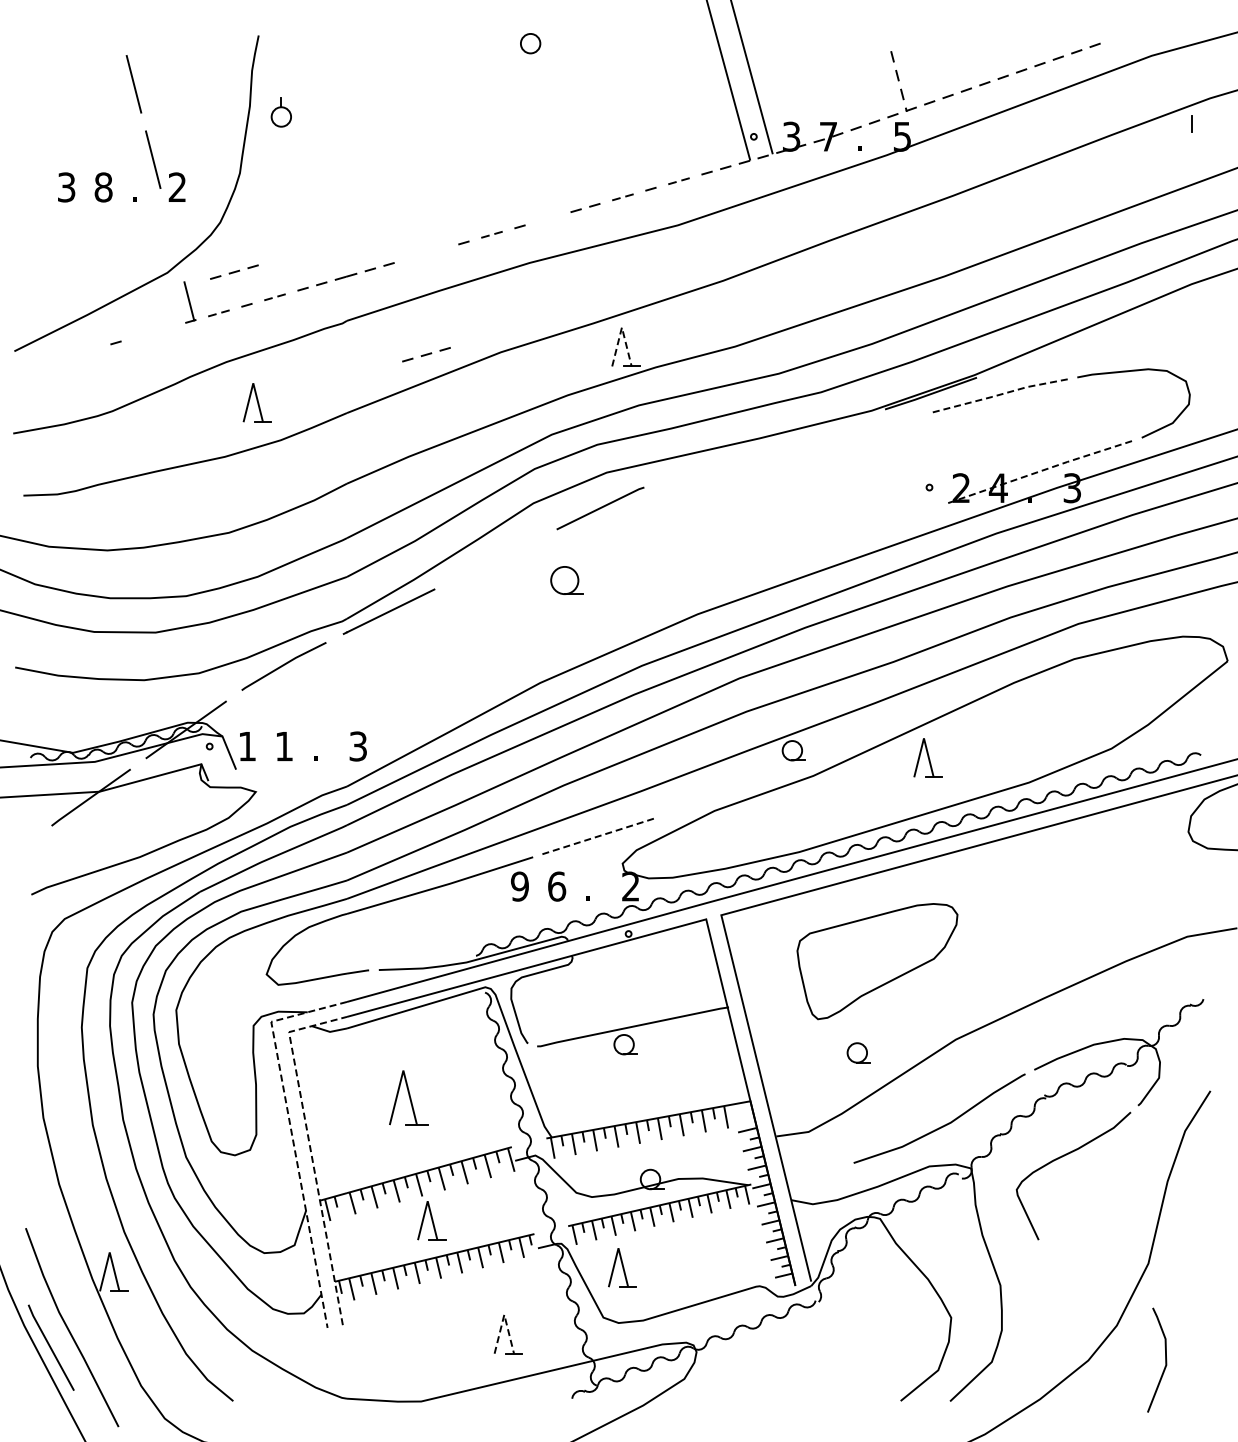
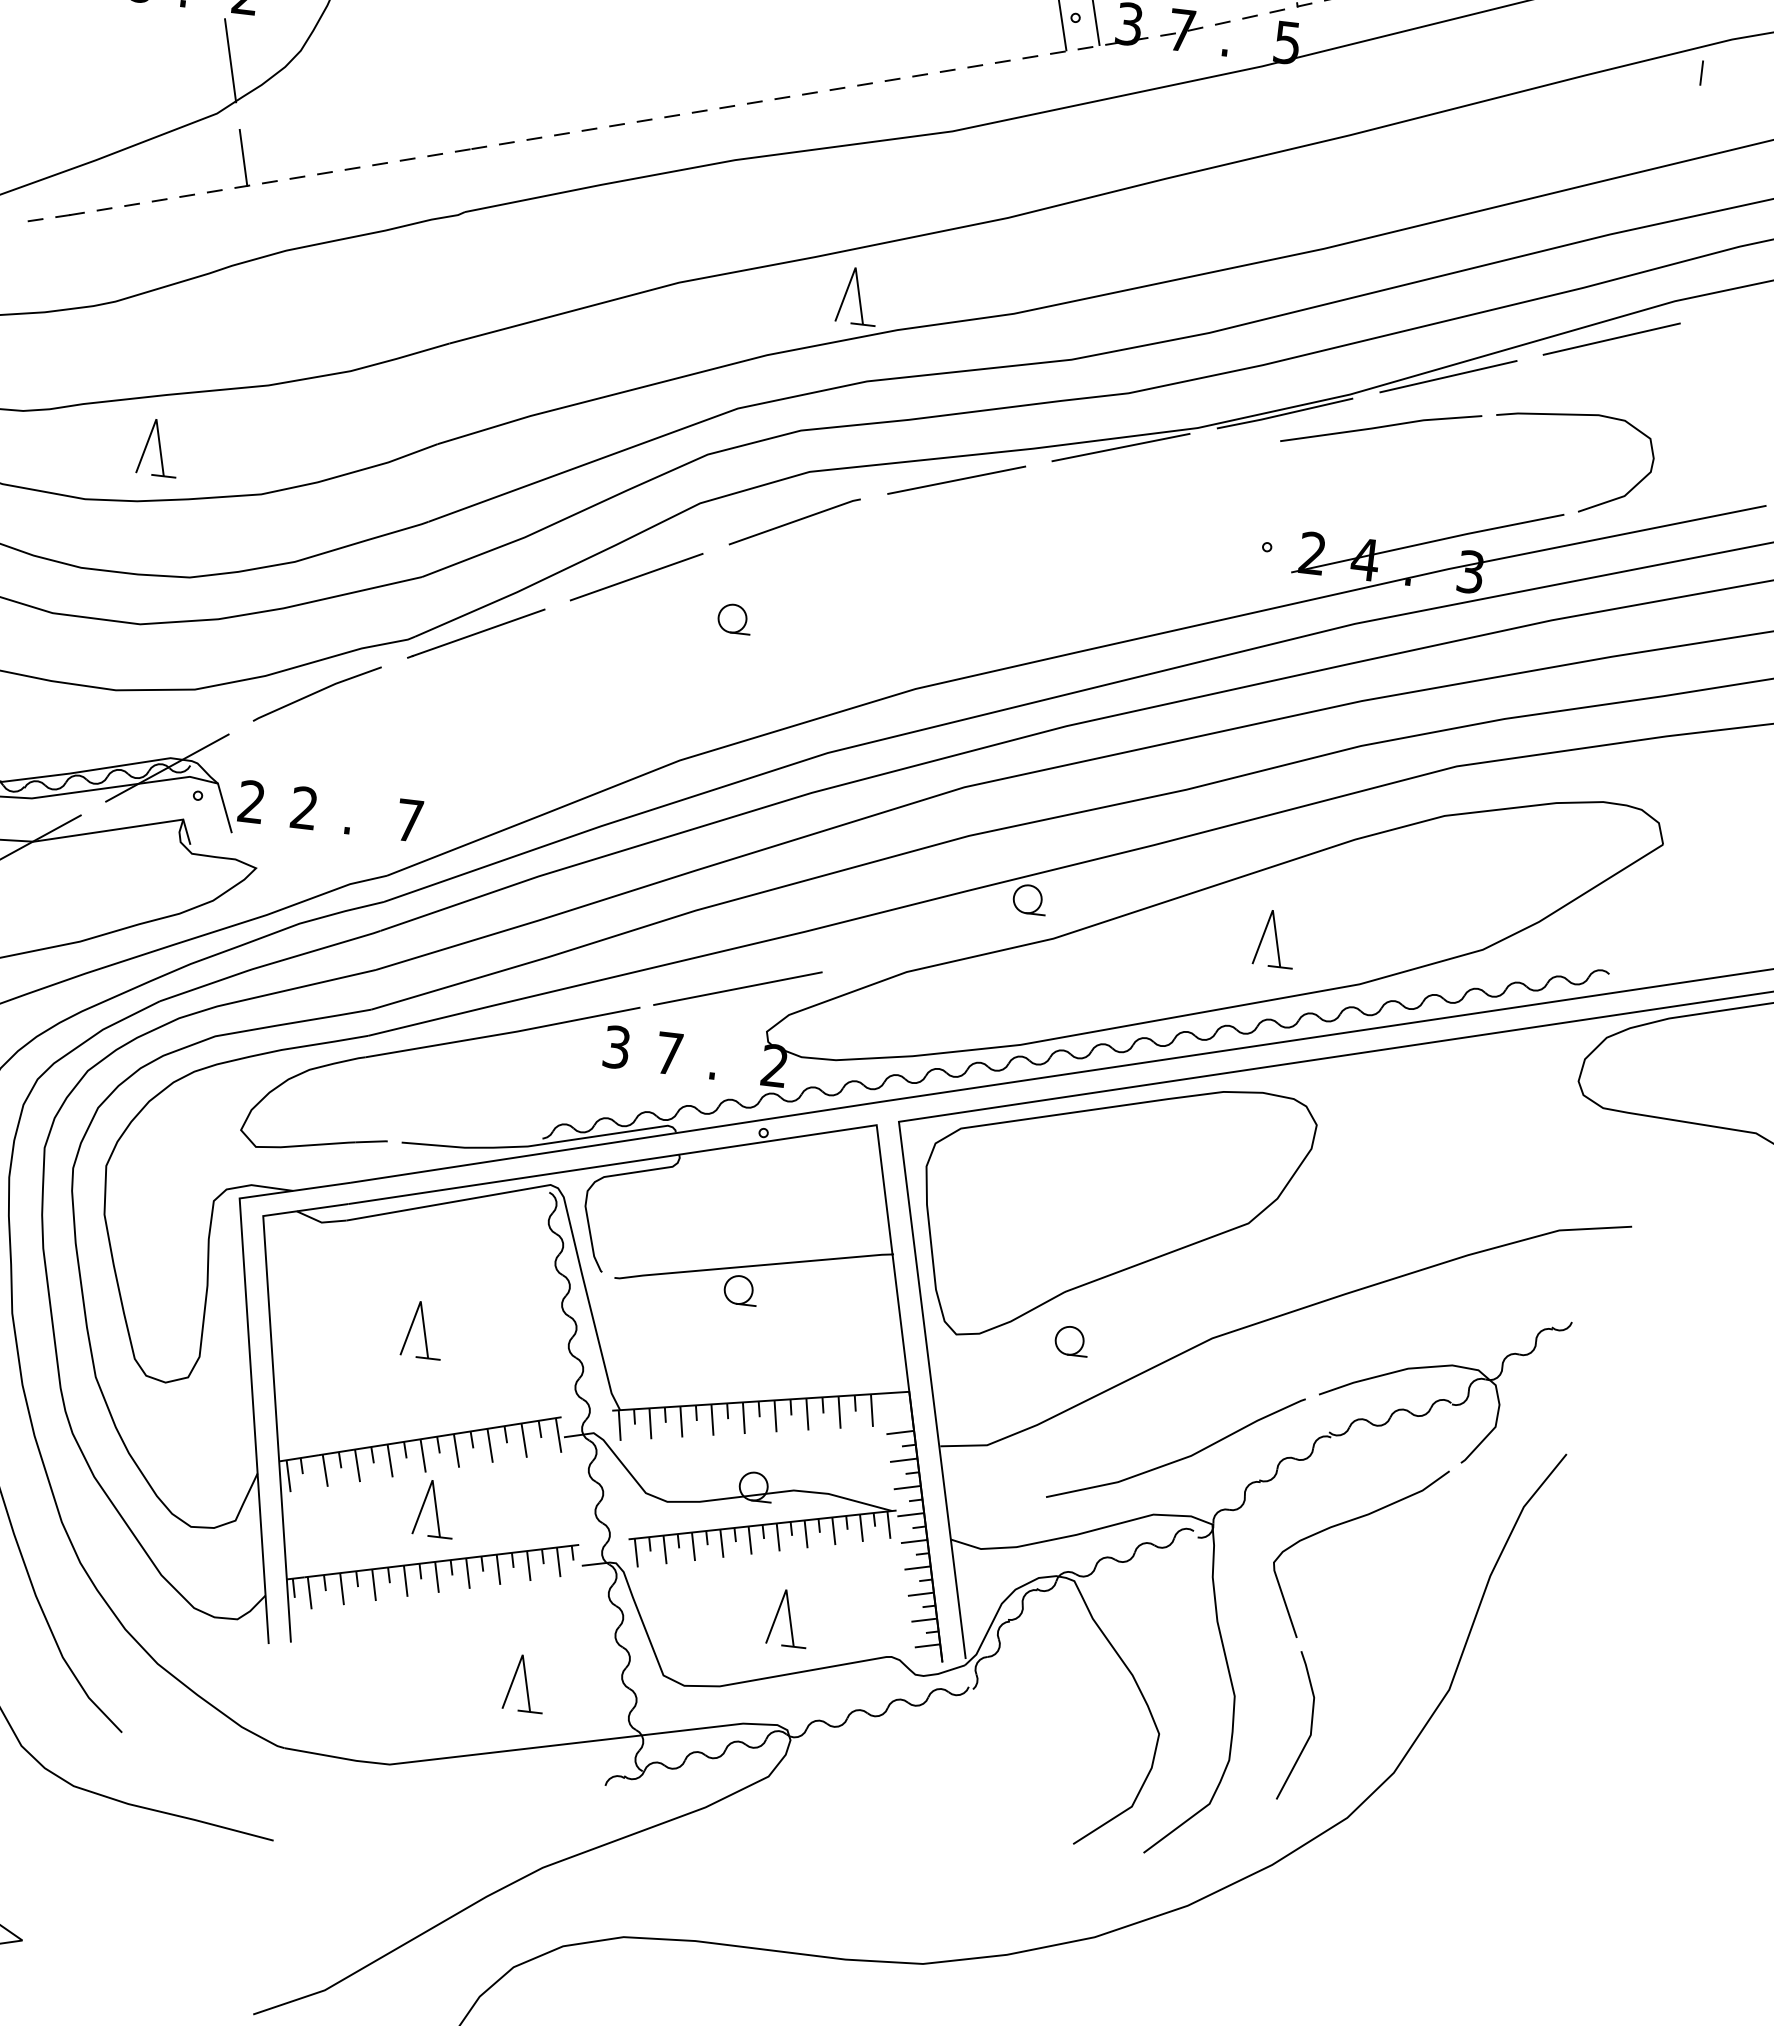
part: (678, 181) -> (960, 68), size x1.43
part: (622, 197) -> (878, 82), size x1.43
part: (547, 218) -> (767, 99), added
line: (172, 234) -> (230, 59), added
part: (491, 234) -> (685, 113), size x1.43
part: (234, 271) -> (187, 194), moved
part: (274, 297) -> (365, 166), size x1.43
part: (218, 313) -> (283, 180), size x1.43
line: (1150, 315) -> (1610, 338), added
line: (621, 327) -> (855, 267), dashed -> solid
part: (73, 354) -> (69, 214), added
part: (426, 354) -> (589, 129), moved
line: (1040, 354) -> (1447, 376), added
line: (997, 395) -> (1379, 427), dashed -> solid
part: (256, 402) -> (157, 447), moved
line: (819, 430) -> (1119, 447), added
line: (708, 466) -> (955, 480), added
line: (1040, 471) -> (1428, 542), dashed -> solid
line: (495, 559) -> (636, 577), added
part: (566, 580) -> (734, 618), size x0.71
text: (246, 746) -> (250, 801), 1 -> 2
text: (283, 746) -> (303, 808), 1 -> 2
text: (357, 746) -> (408, 820), 3 -> 7
part: (927, 757) -> (1274, 938), moved
line: (599, 836) -> (738, 989), dashed -> solid
text: (519, 886) -> (616, 1047), 9 -> 3
text: (557, 886) -> (670, 1053), 6 -> 7
part: (877, 961) -> (1113, 1213), size x1.67
part: (408, 1097) -> (422, 1329), size x0.71
line: (292, 1135) -> (250, 1363), dashed -> solid
line: (310, 1148) -> (274, 1385), dashed -> solid
part: (622, 1267) -> (788, 1617), moved
line: (504, 1314) -> (523, 1654), dashed -> solid
line: (1165, 1359) -> (1310, 1726), moved

